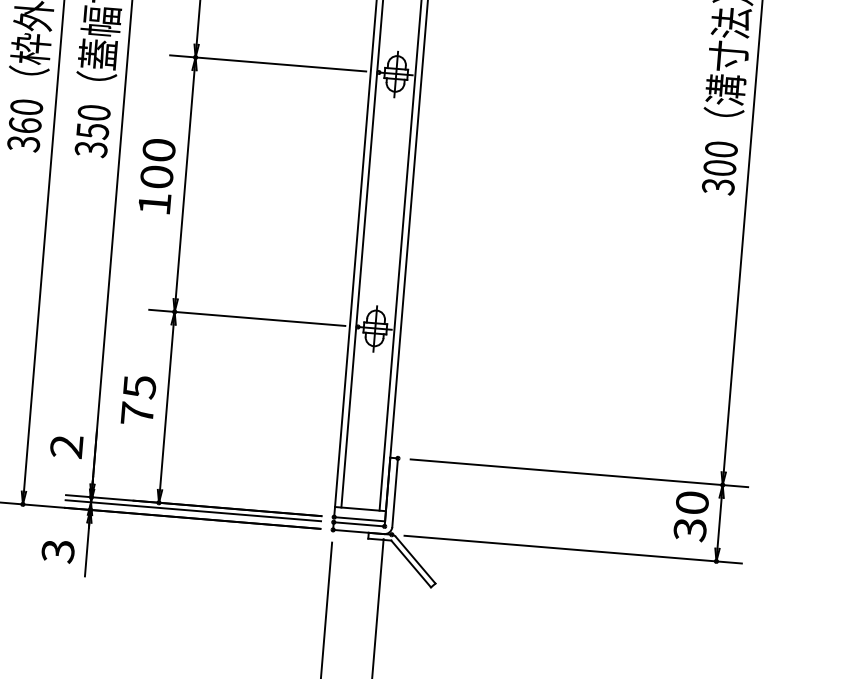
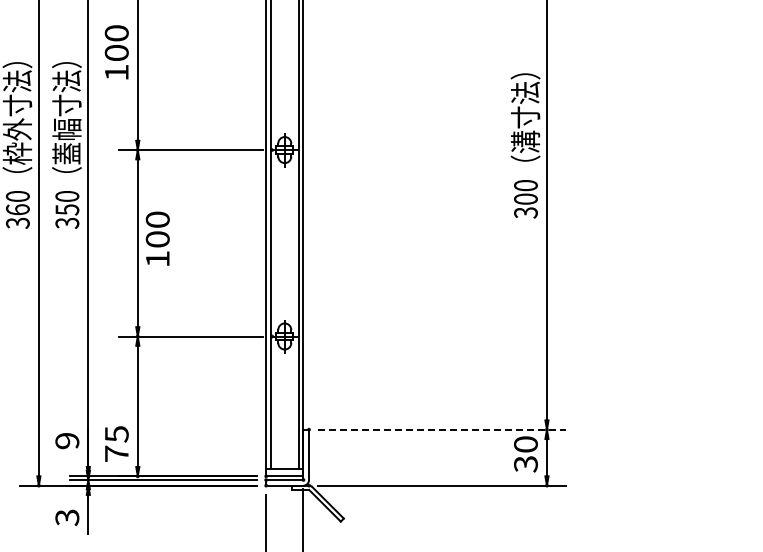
text: (156, 175) -> (157, 238), moved
text: (138, 399) -> (116, 443), moved
text: (67, 445) -> (67, 440), 2 -> 9
line: (578, 472) -> (441, 429), solid -> dashed

